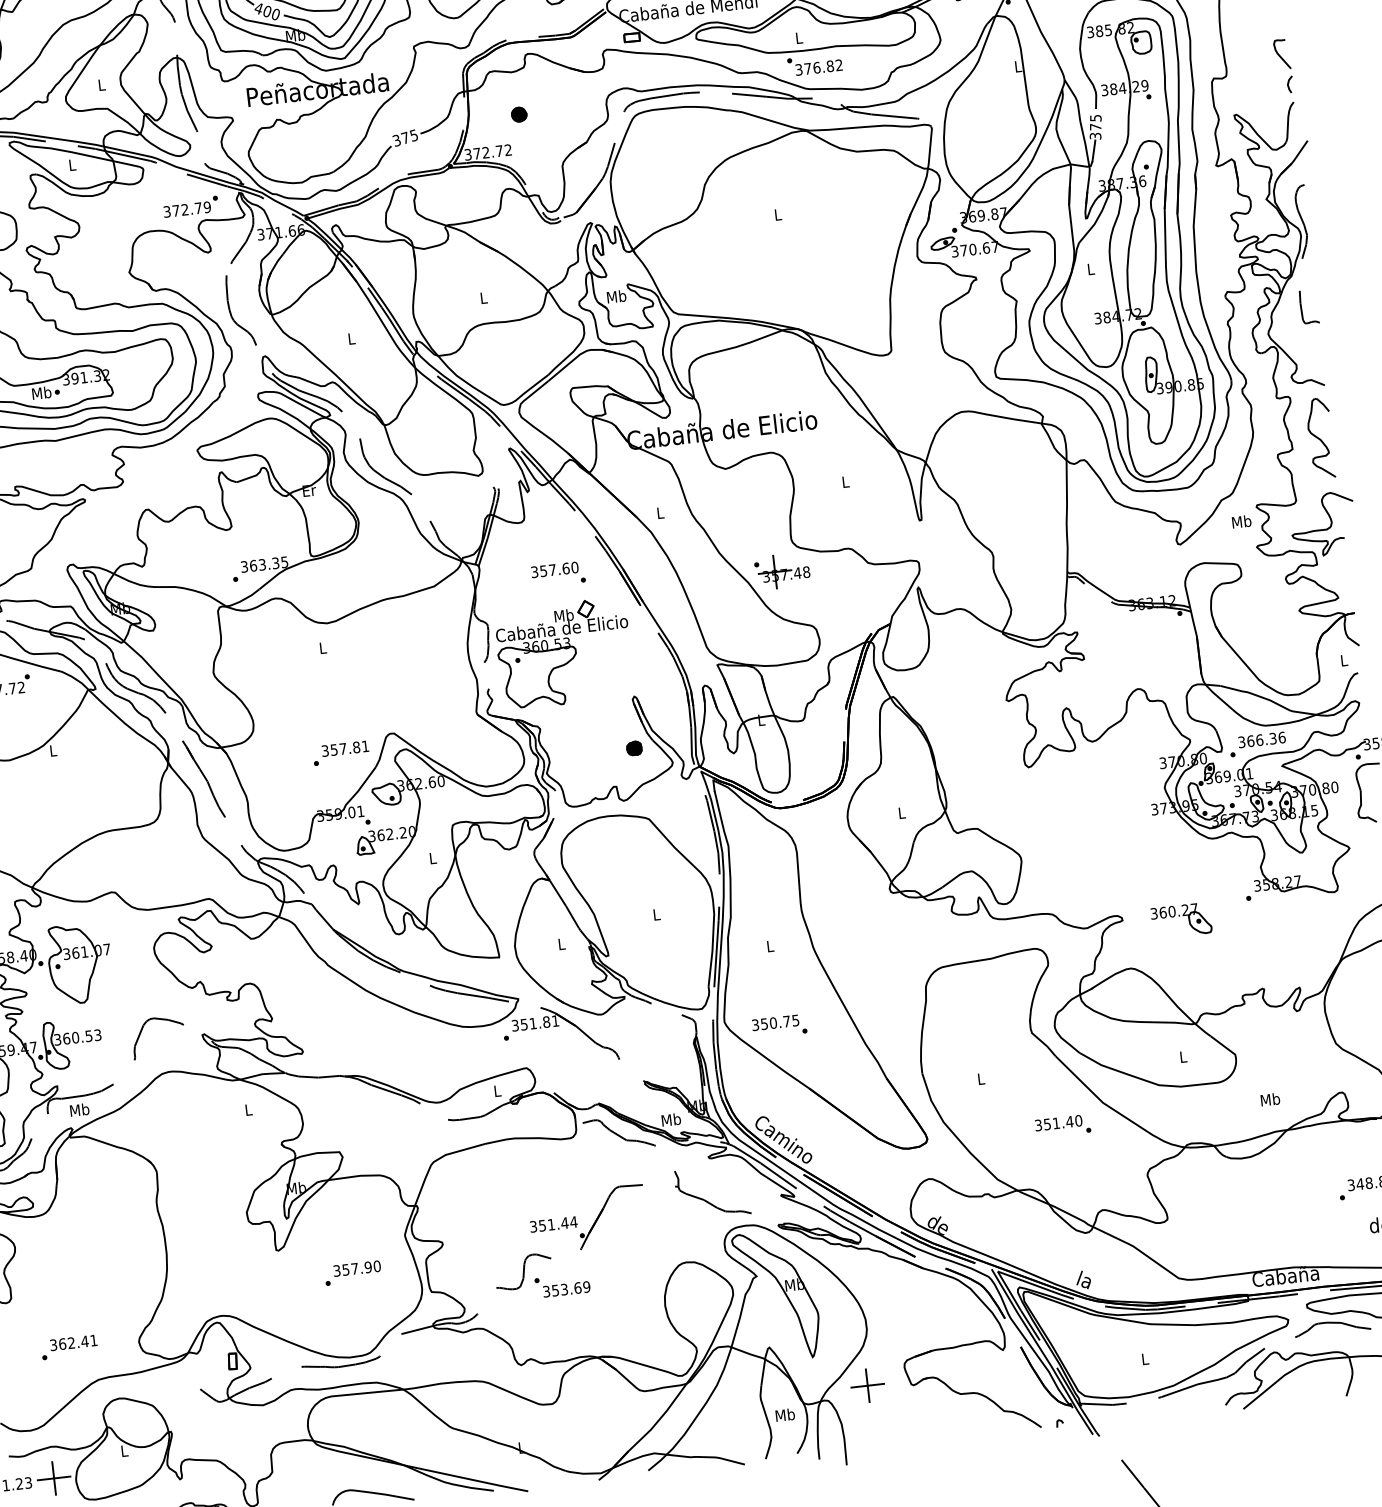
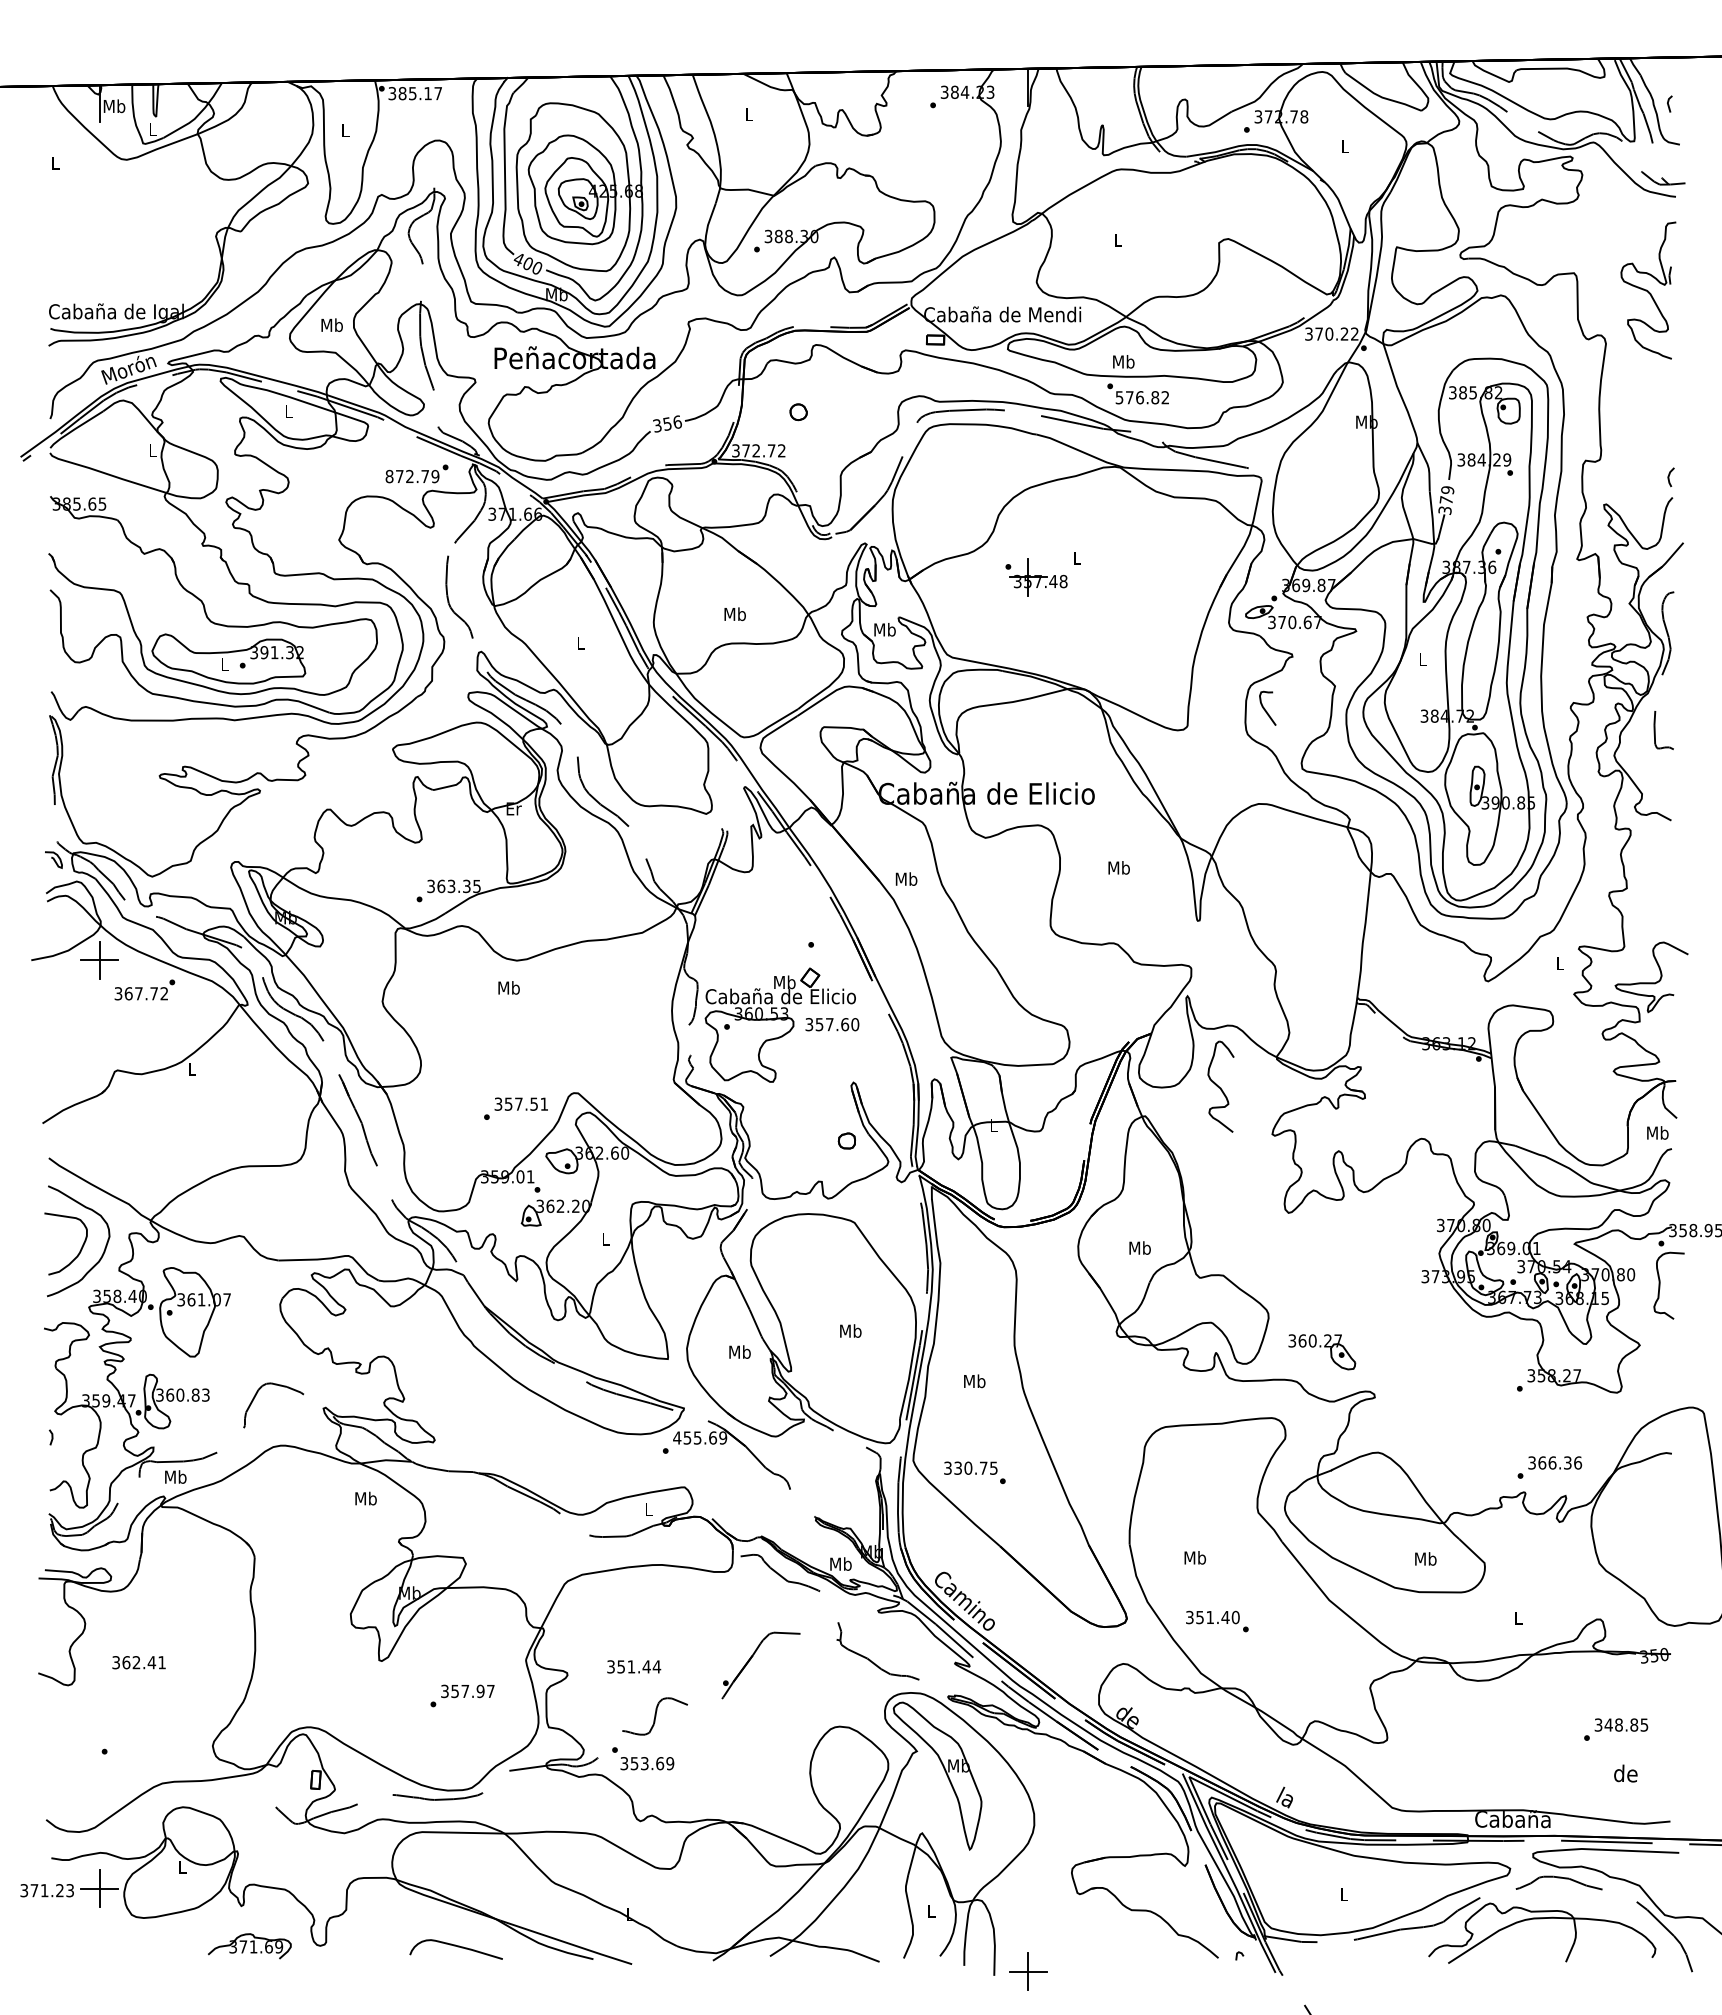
text: (798, 37) -> (1123, 361), L -> Mb
curve: (1280, 54) -> (1265, 708), moved
text: (1017, 66) -> (1366, 421), L -> Mb
text: (798, 69) -> (1119, 397), 376.82 -> 576.82
text: (101, 85) -> (331, 325), L -> Mb
fill: (519, 114) -> (798, 412), removed
text: (1095, 118) -> (1447, 490), 375 -> 379
text: (408, 136) -> (671, 422), 375 -> 356
text: (167, 211) -> (389, 476), 372.79 -> 872.79
text: (483, 298) -> (734, 614), L -> Mb
text: (41, 393) -> (224, 664), Mb -> L
part: (1320, 438) -> (1220, 1086), moved
text: (845, 481) -> (1118, 867), L -> Mb
text: (660, 512) -> (906, 878), L -> Mb
text: (1241, 521) -> (1560, 963), Mb -> L
text: (554, 569) -> (832, 1024), moved
part: (782, 571) -> (1036, 577), moved
text: (322, 647) -> (508, 987), L -> Mb
text: (1343, 660) -> (1657, 1132), L -> Mb
text: (1257, 744) -> (1549, 1467), moved
text: (356, 746) -> (534, 1103), 357.81 -> 357.51
fill: (633, 748) -> (846, 1140), removed
text: (901, 812) -> (1139, 1247), L -> Mb
text: (656, 914) -> (850, 1330), L -> Mb
part: (1181, 920) -> (1322, 1352), moved
text: (561, 943) -> (739, 1351), L -> Mb
text: (770, 946) -> (974, 1381), L -> Mb
text: (535, 1022) -> (700, 1437), 351.81 -> 455.69
text: (763, 1023) -> (957, 1467), 350.75 -> 330.75
text: (88, 1035) -> (195, 1394), 360.53 -> 360.83
text: (1183, 1056) -> (1425, 1558), L -> Mb
text: (981, 1078) -> (1195, 1557), L -> Mb
text: (1270, 1099) -> (1518, 1618), Mb -> L
text: (248, 1109) -> (365, 1498), L -> Mb
text: (1063, 1126) -> (1217, 1621), moved
text: (554, 1224) -> (634, 1666), moved
text: (376, 1266) -> (490, 1691), 357.90 -> 357.97
text: (562, 1285) -> (643, 1758), moved
text: (73, 1342) -> (138, 1662), moved
part: (868, 1385) -> (1028, 1971), moved
text: (785, 1415) -> (931, 1911), Mb -> L

